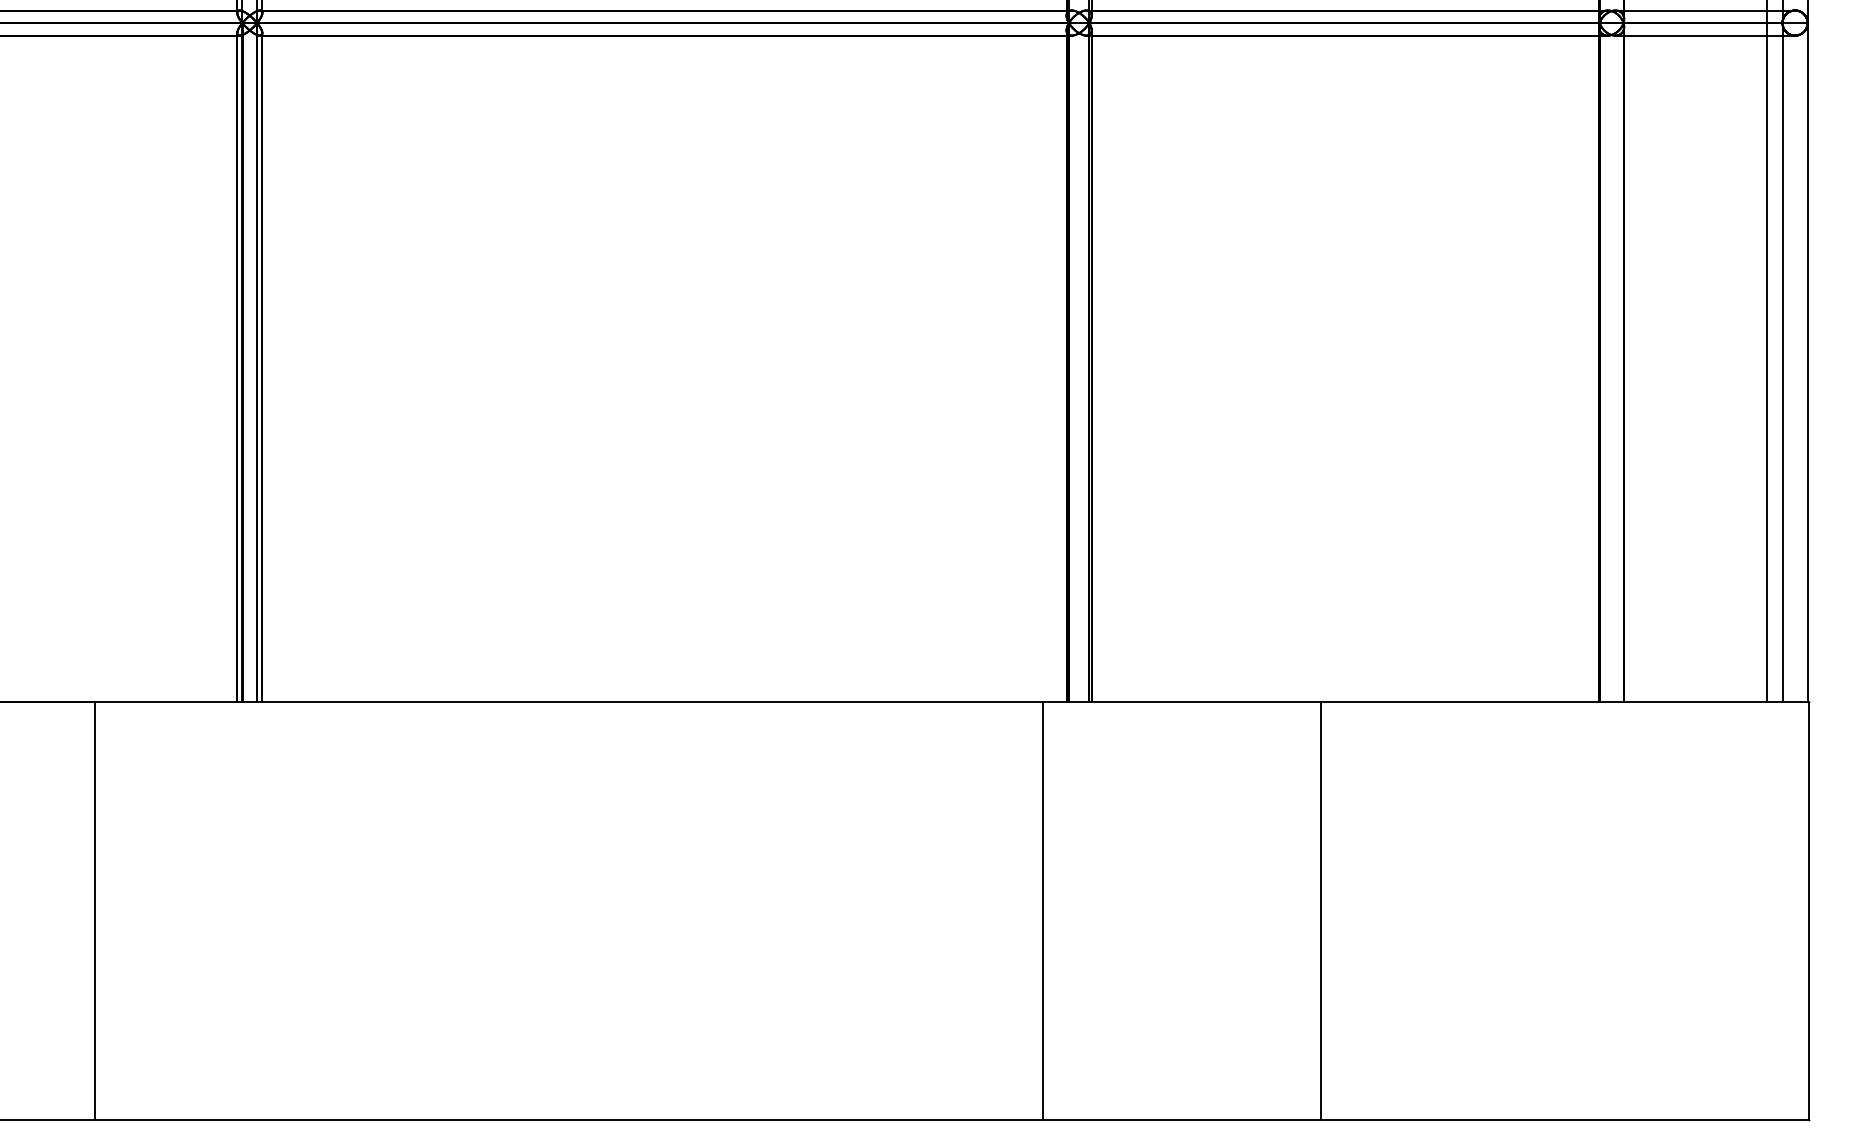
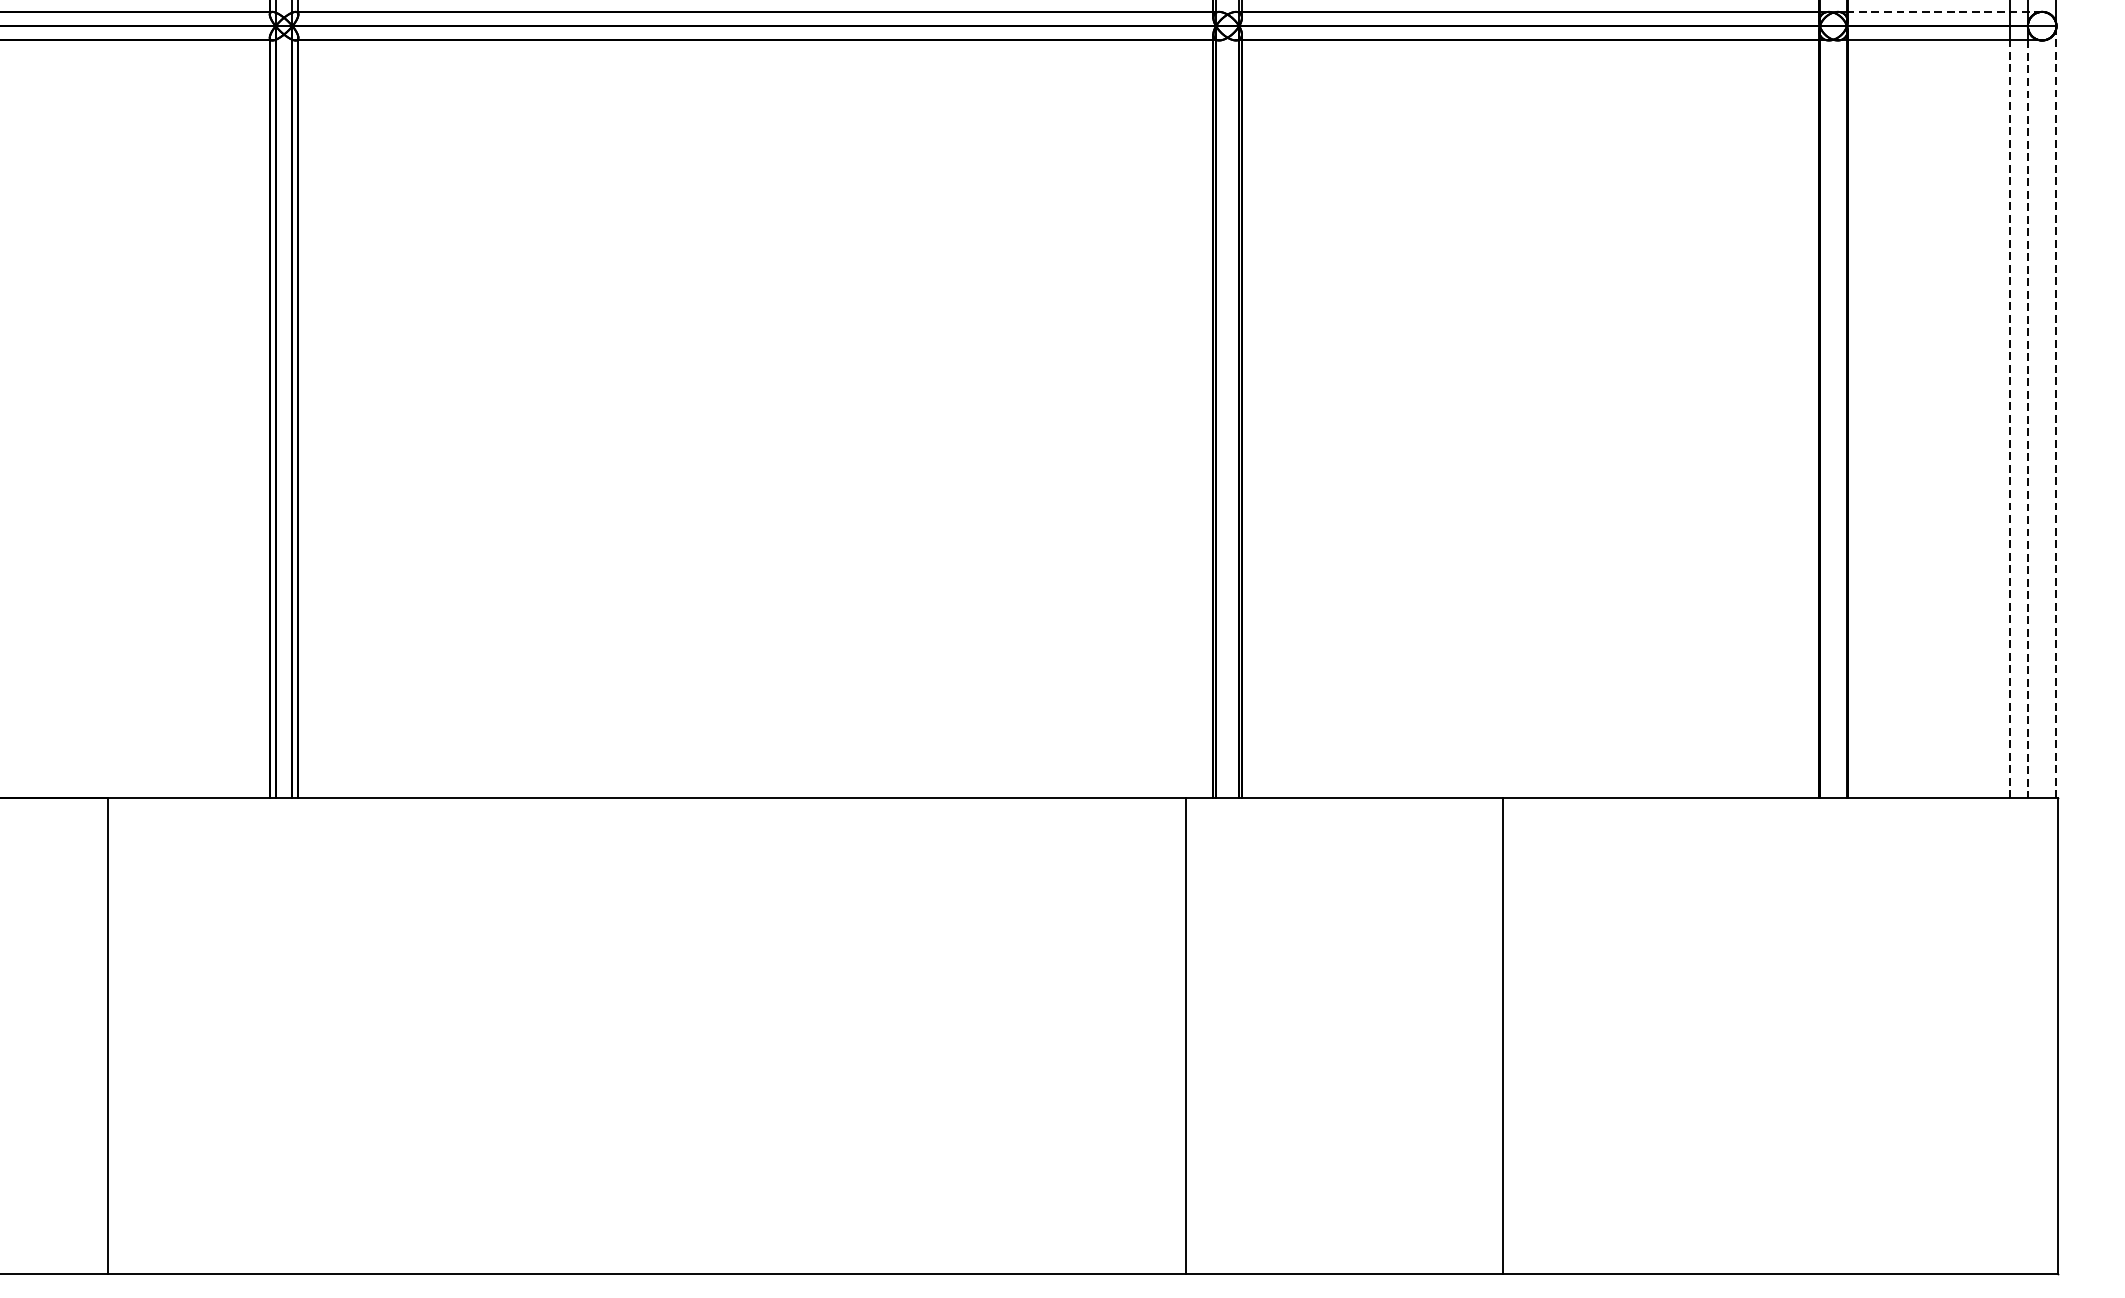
line: (1709, 10) -> (1944, 11), solid -> dashed
line: (1807, 361) -> (2056, 411), solid -> dashed
line: (1767, 368) -> (2010, 419), solid -> dashed
line: (1782, 369) -> (2027, 420), solid -> dashed

